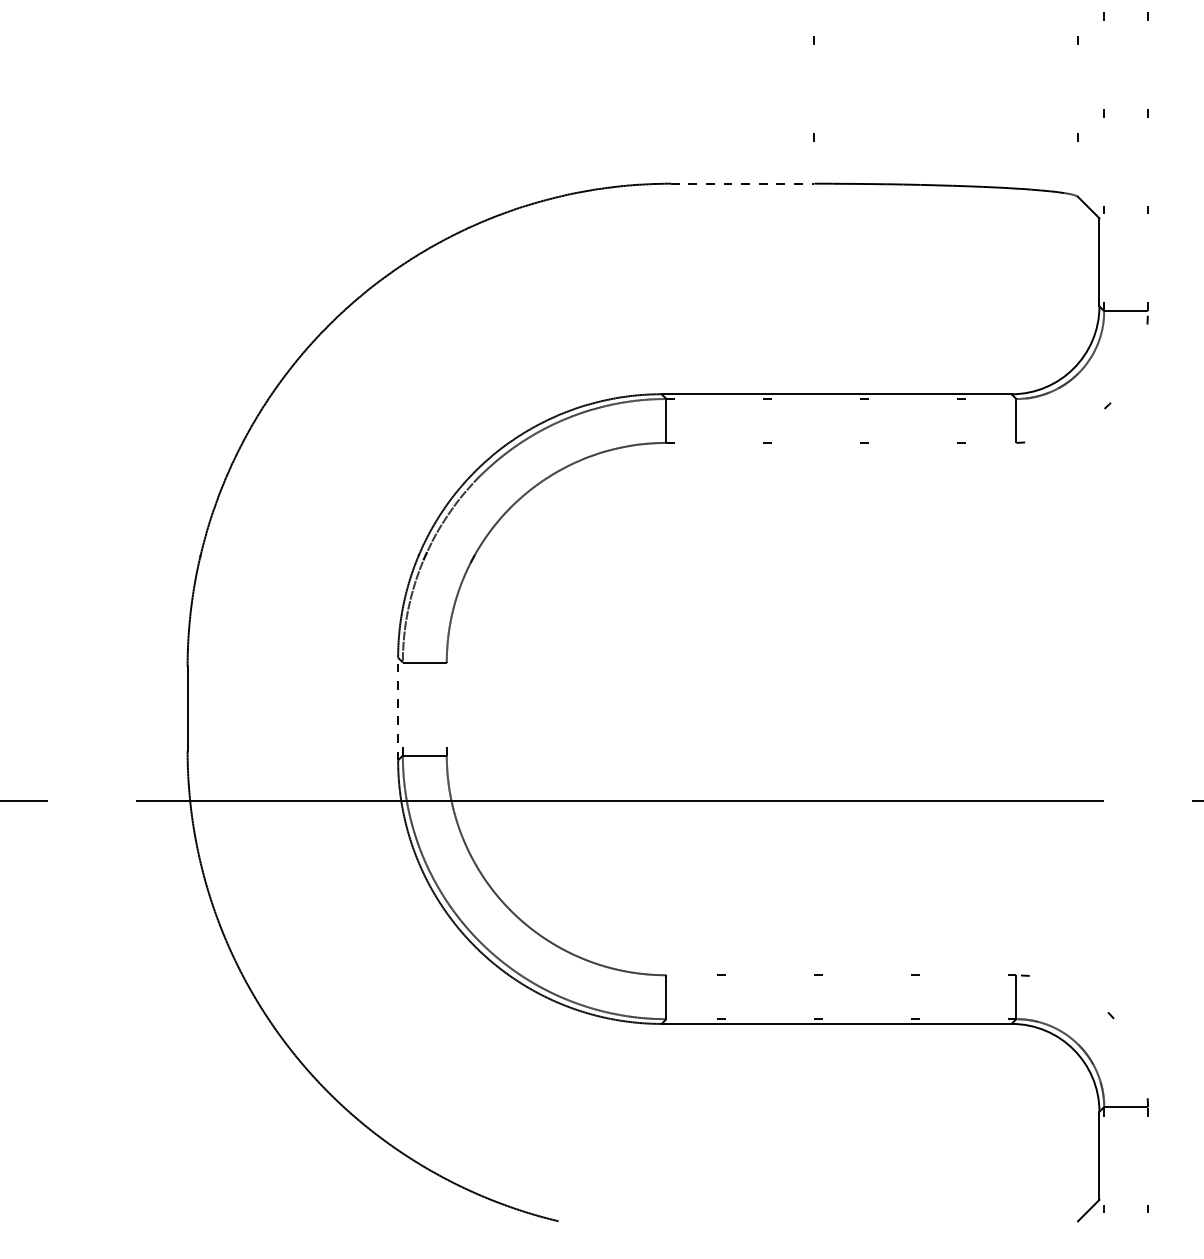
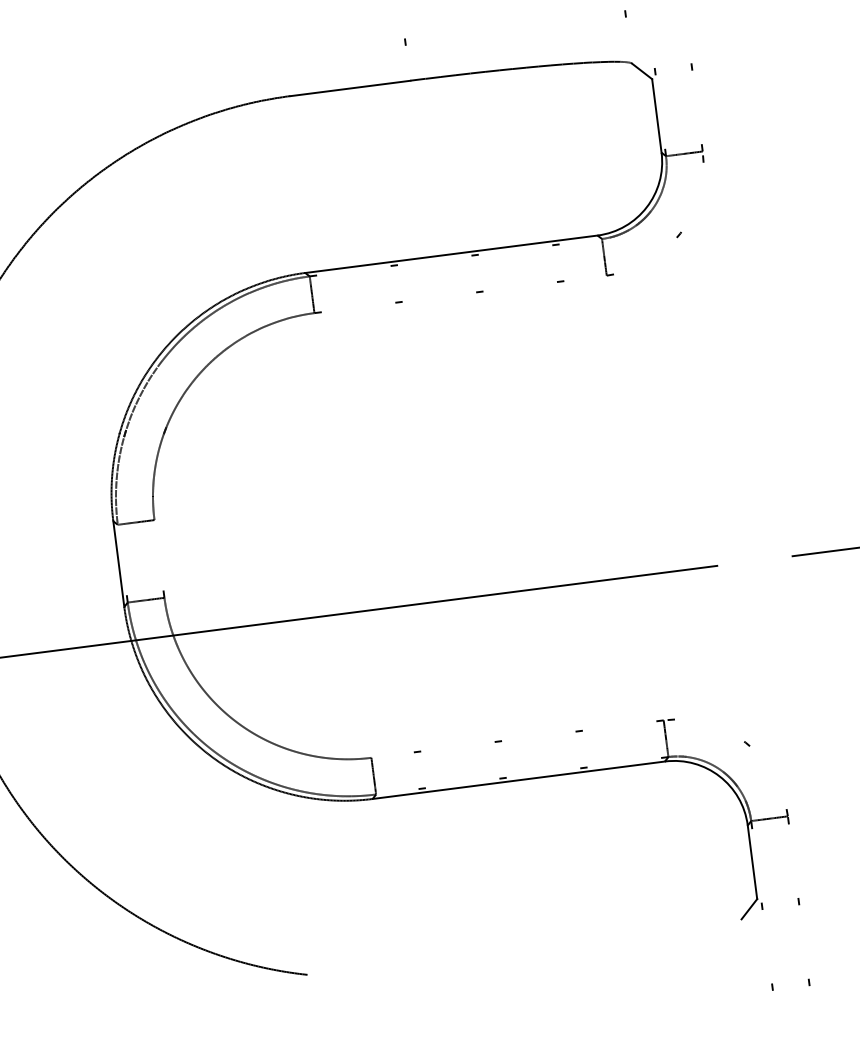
line: (742, 183) -> (350, 88), dashed -> solid
line: (398, 708) -> (119, 563), dashed -> solid

